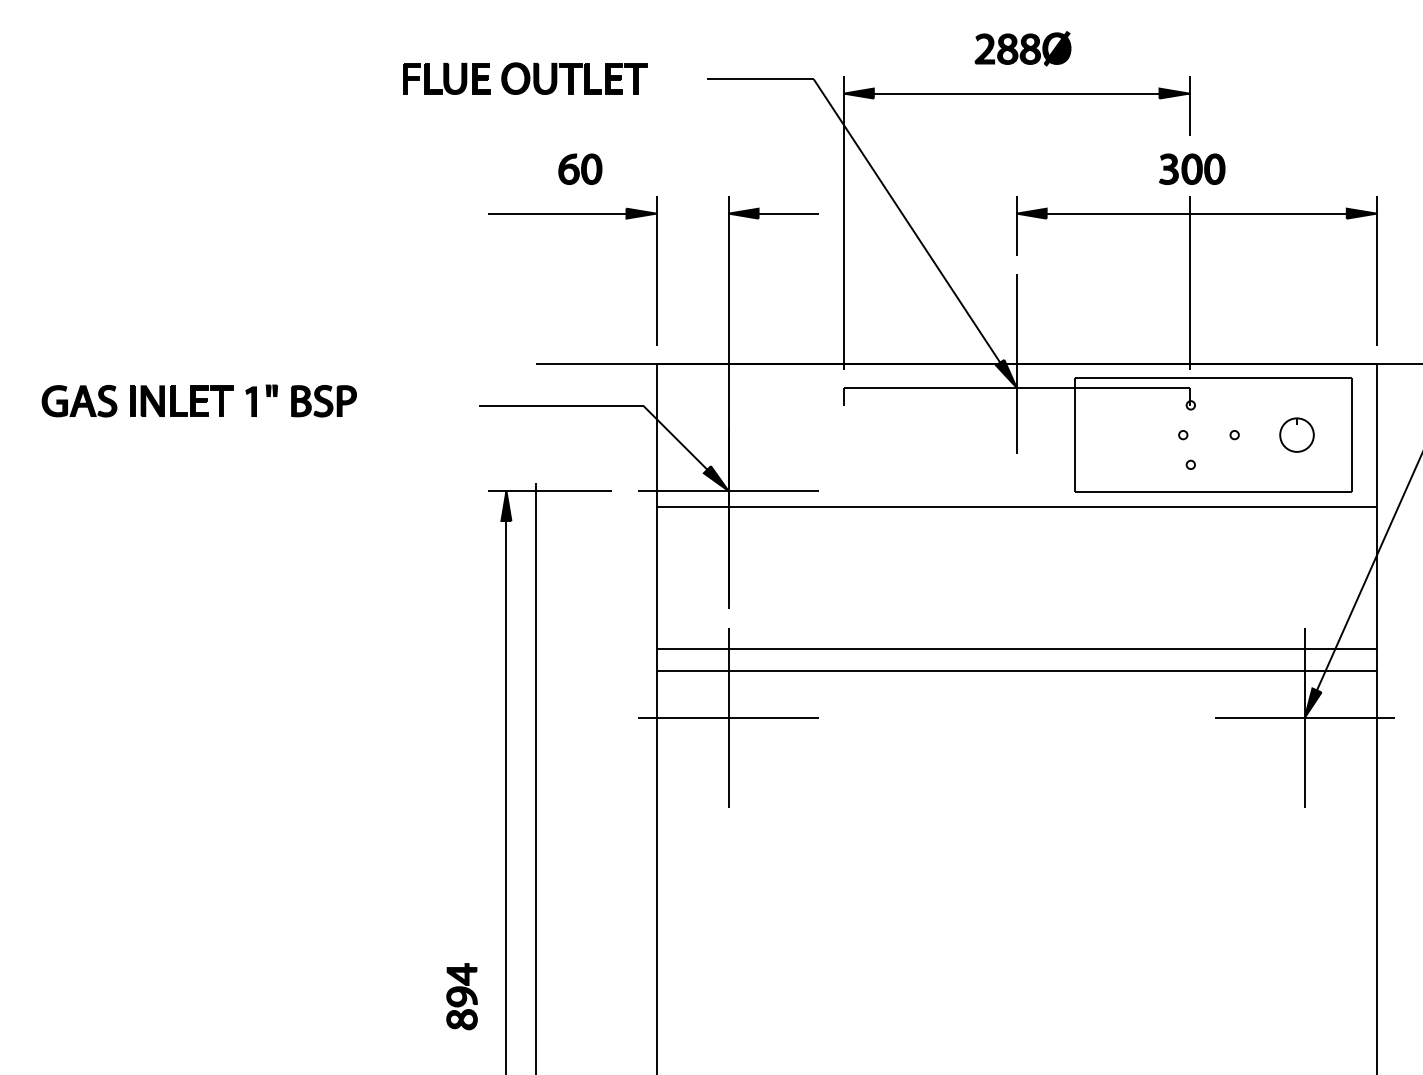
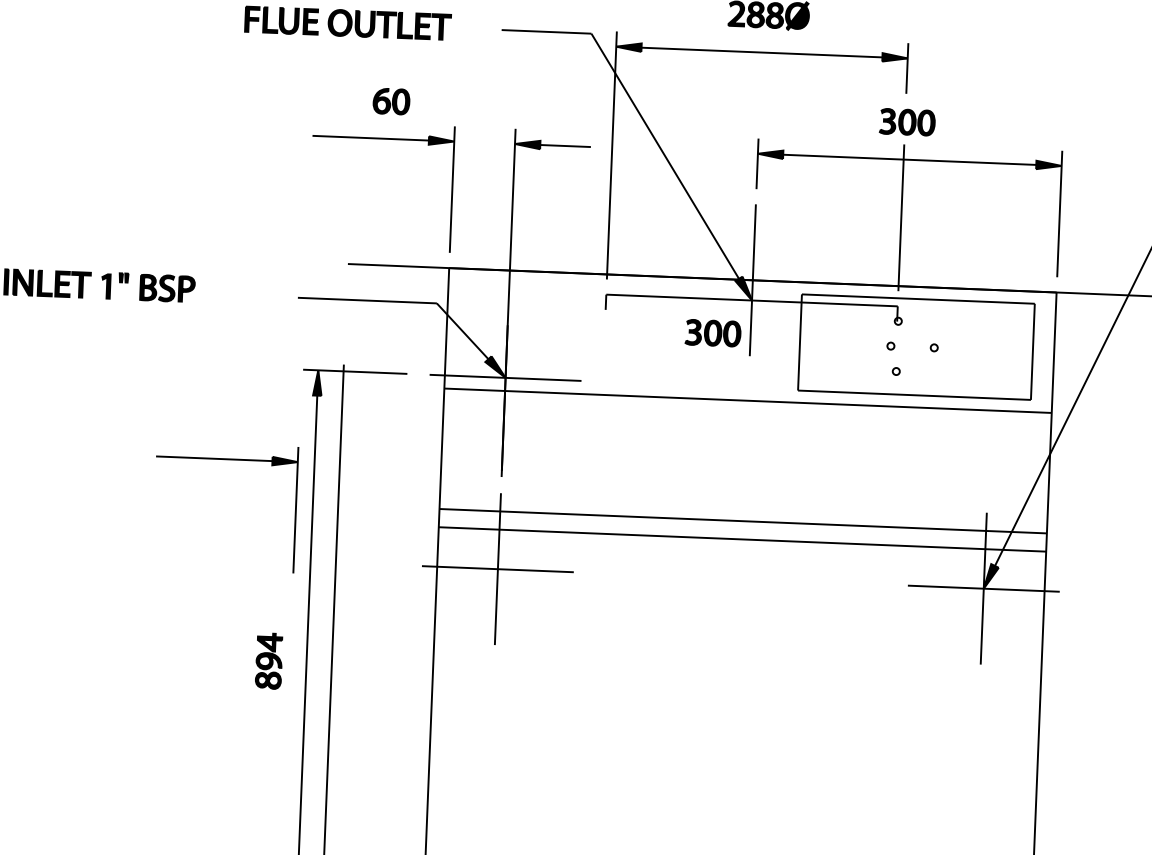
part: (972, 427) -> (713, 332), added
part: (1296, 434) -> (986, 349), removed
part: (402, 601) -> (226, 460), added
part: (461, 996) -> (268, 661), moved

